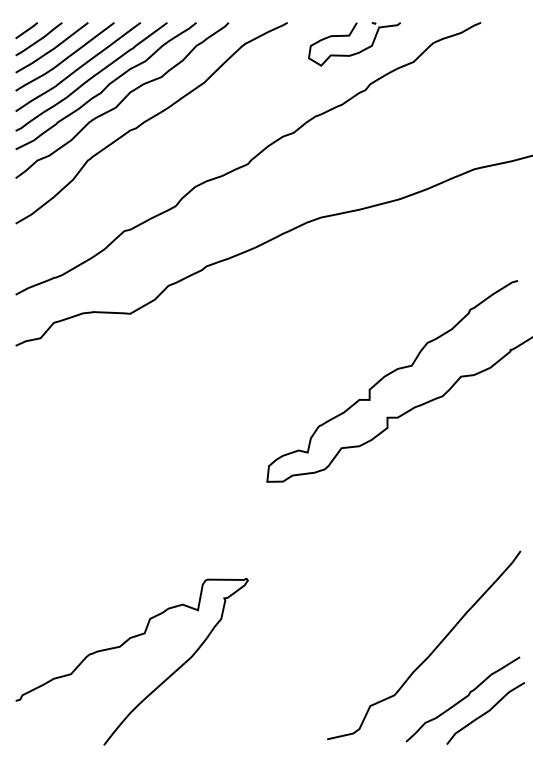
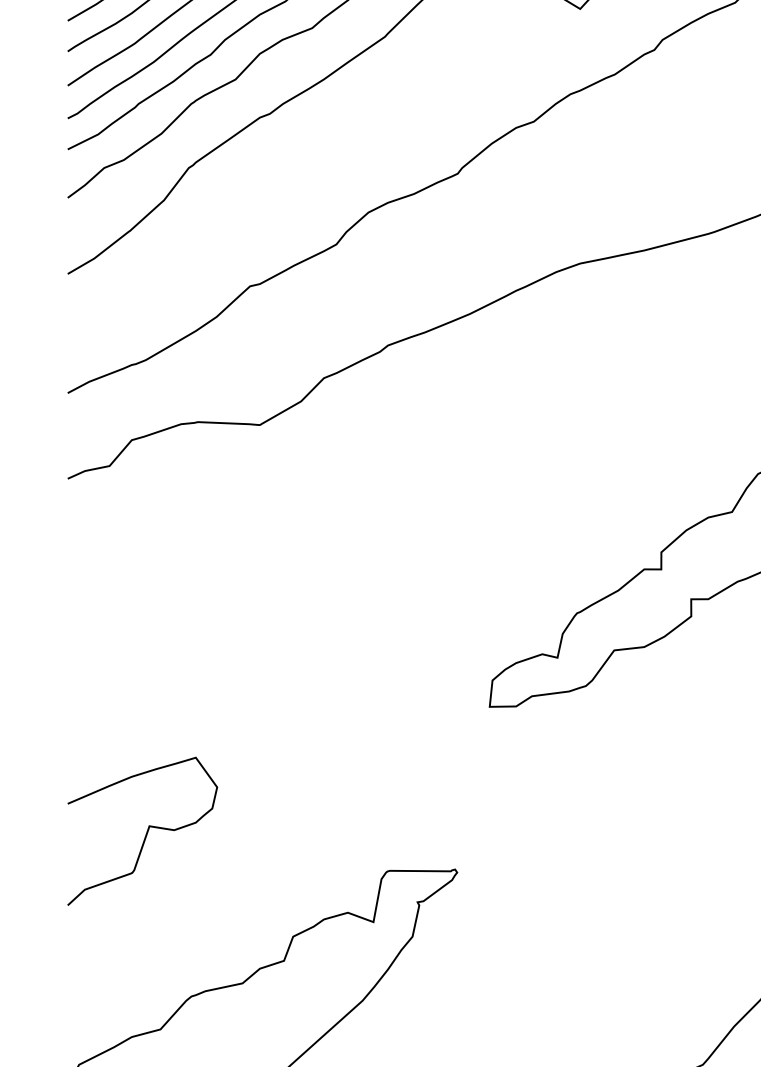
curve: (62, 555) -> (146, 830), added

